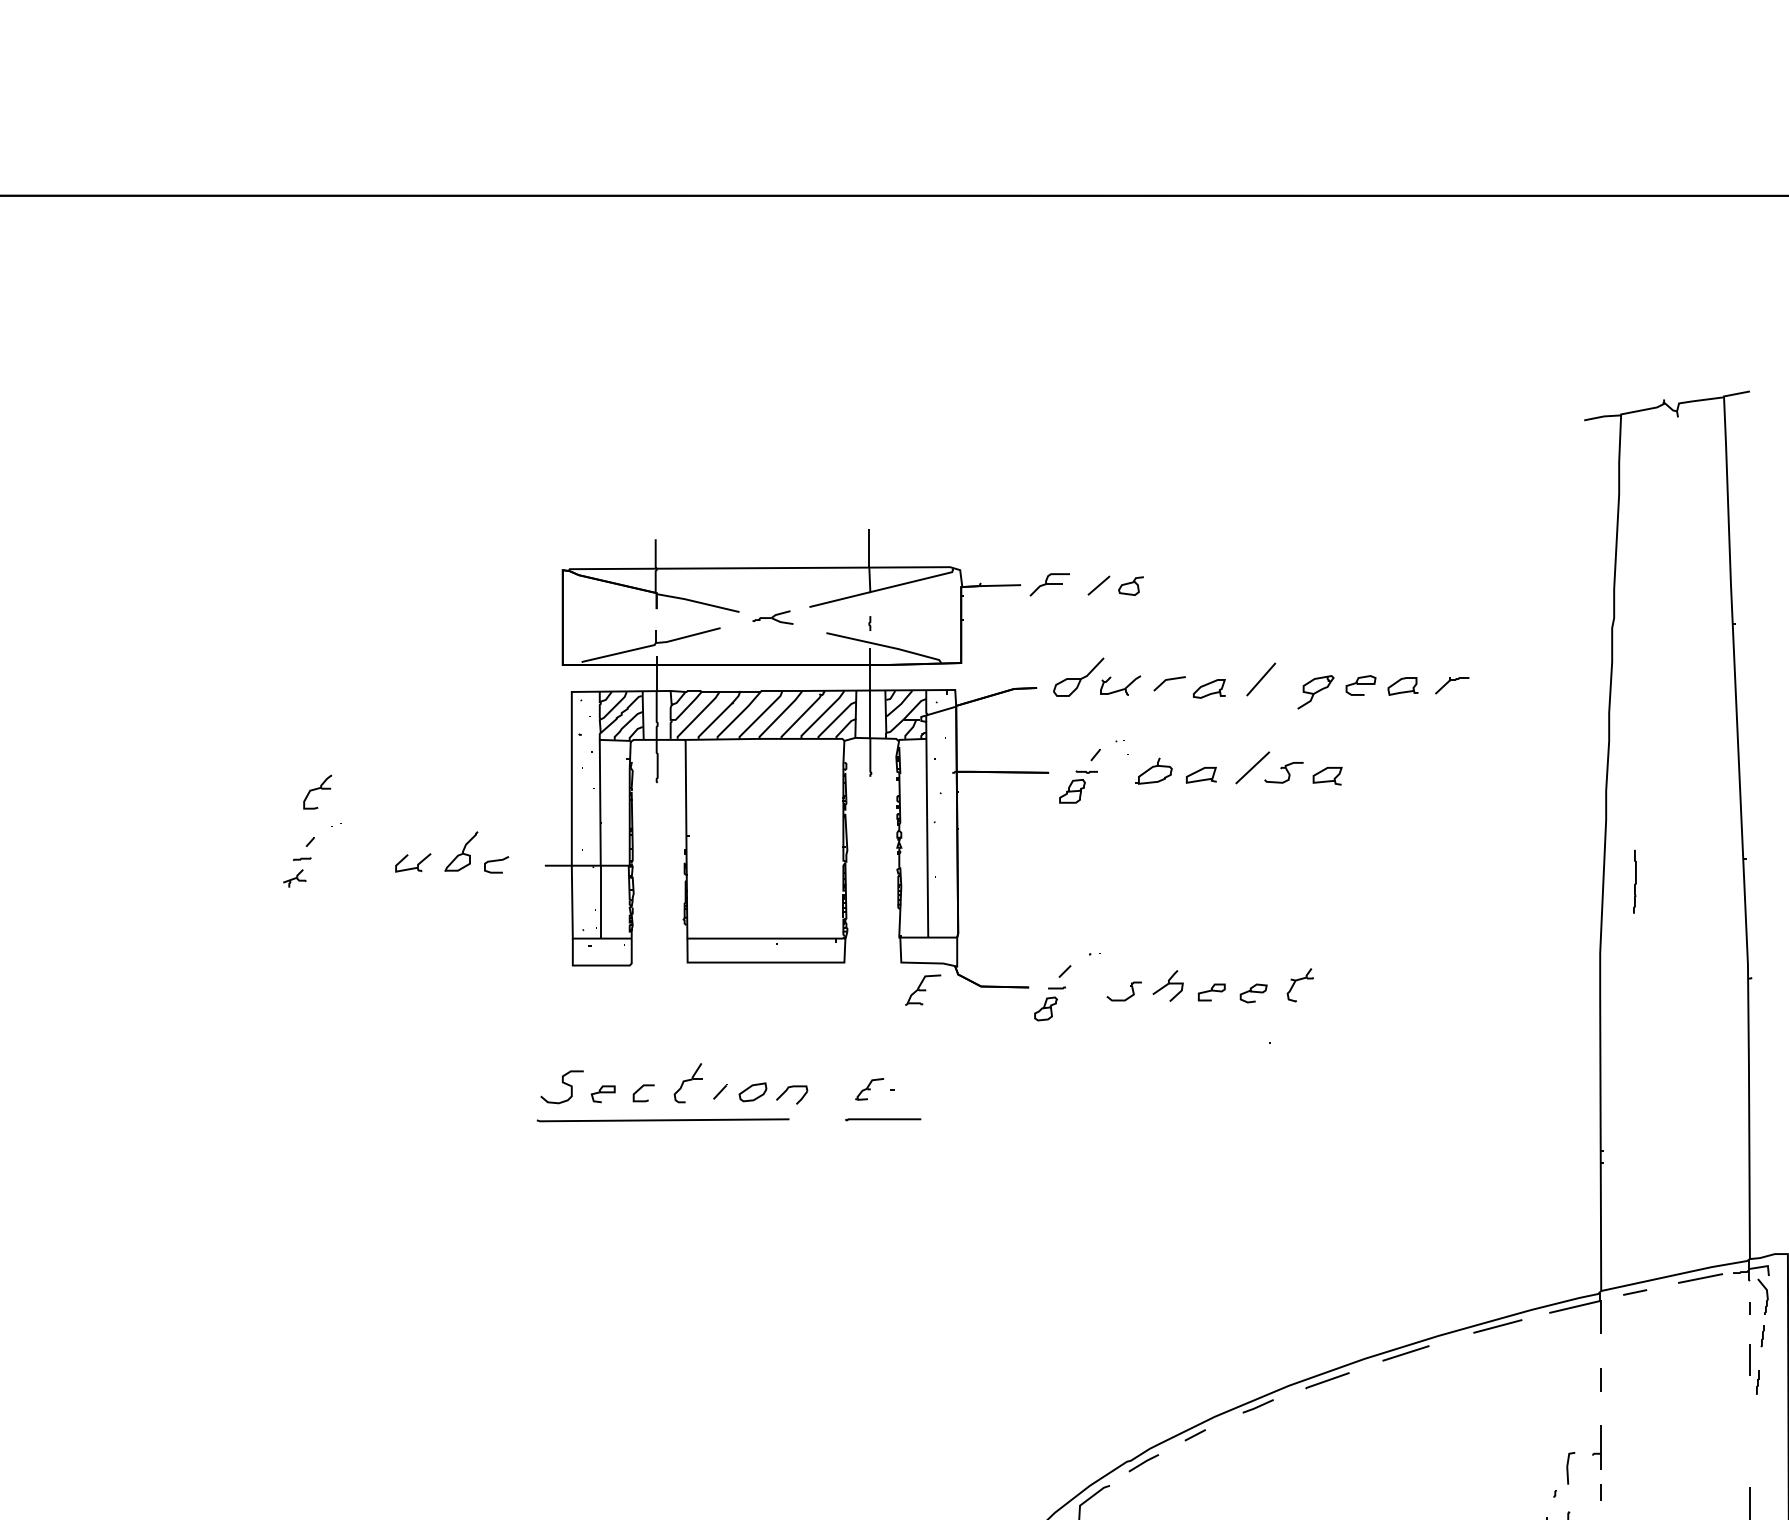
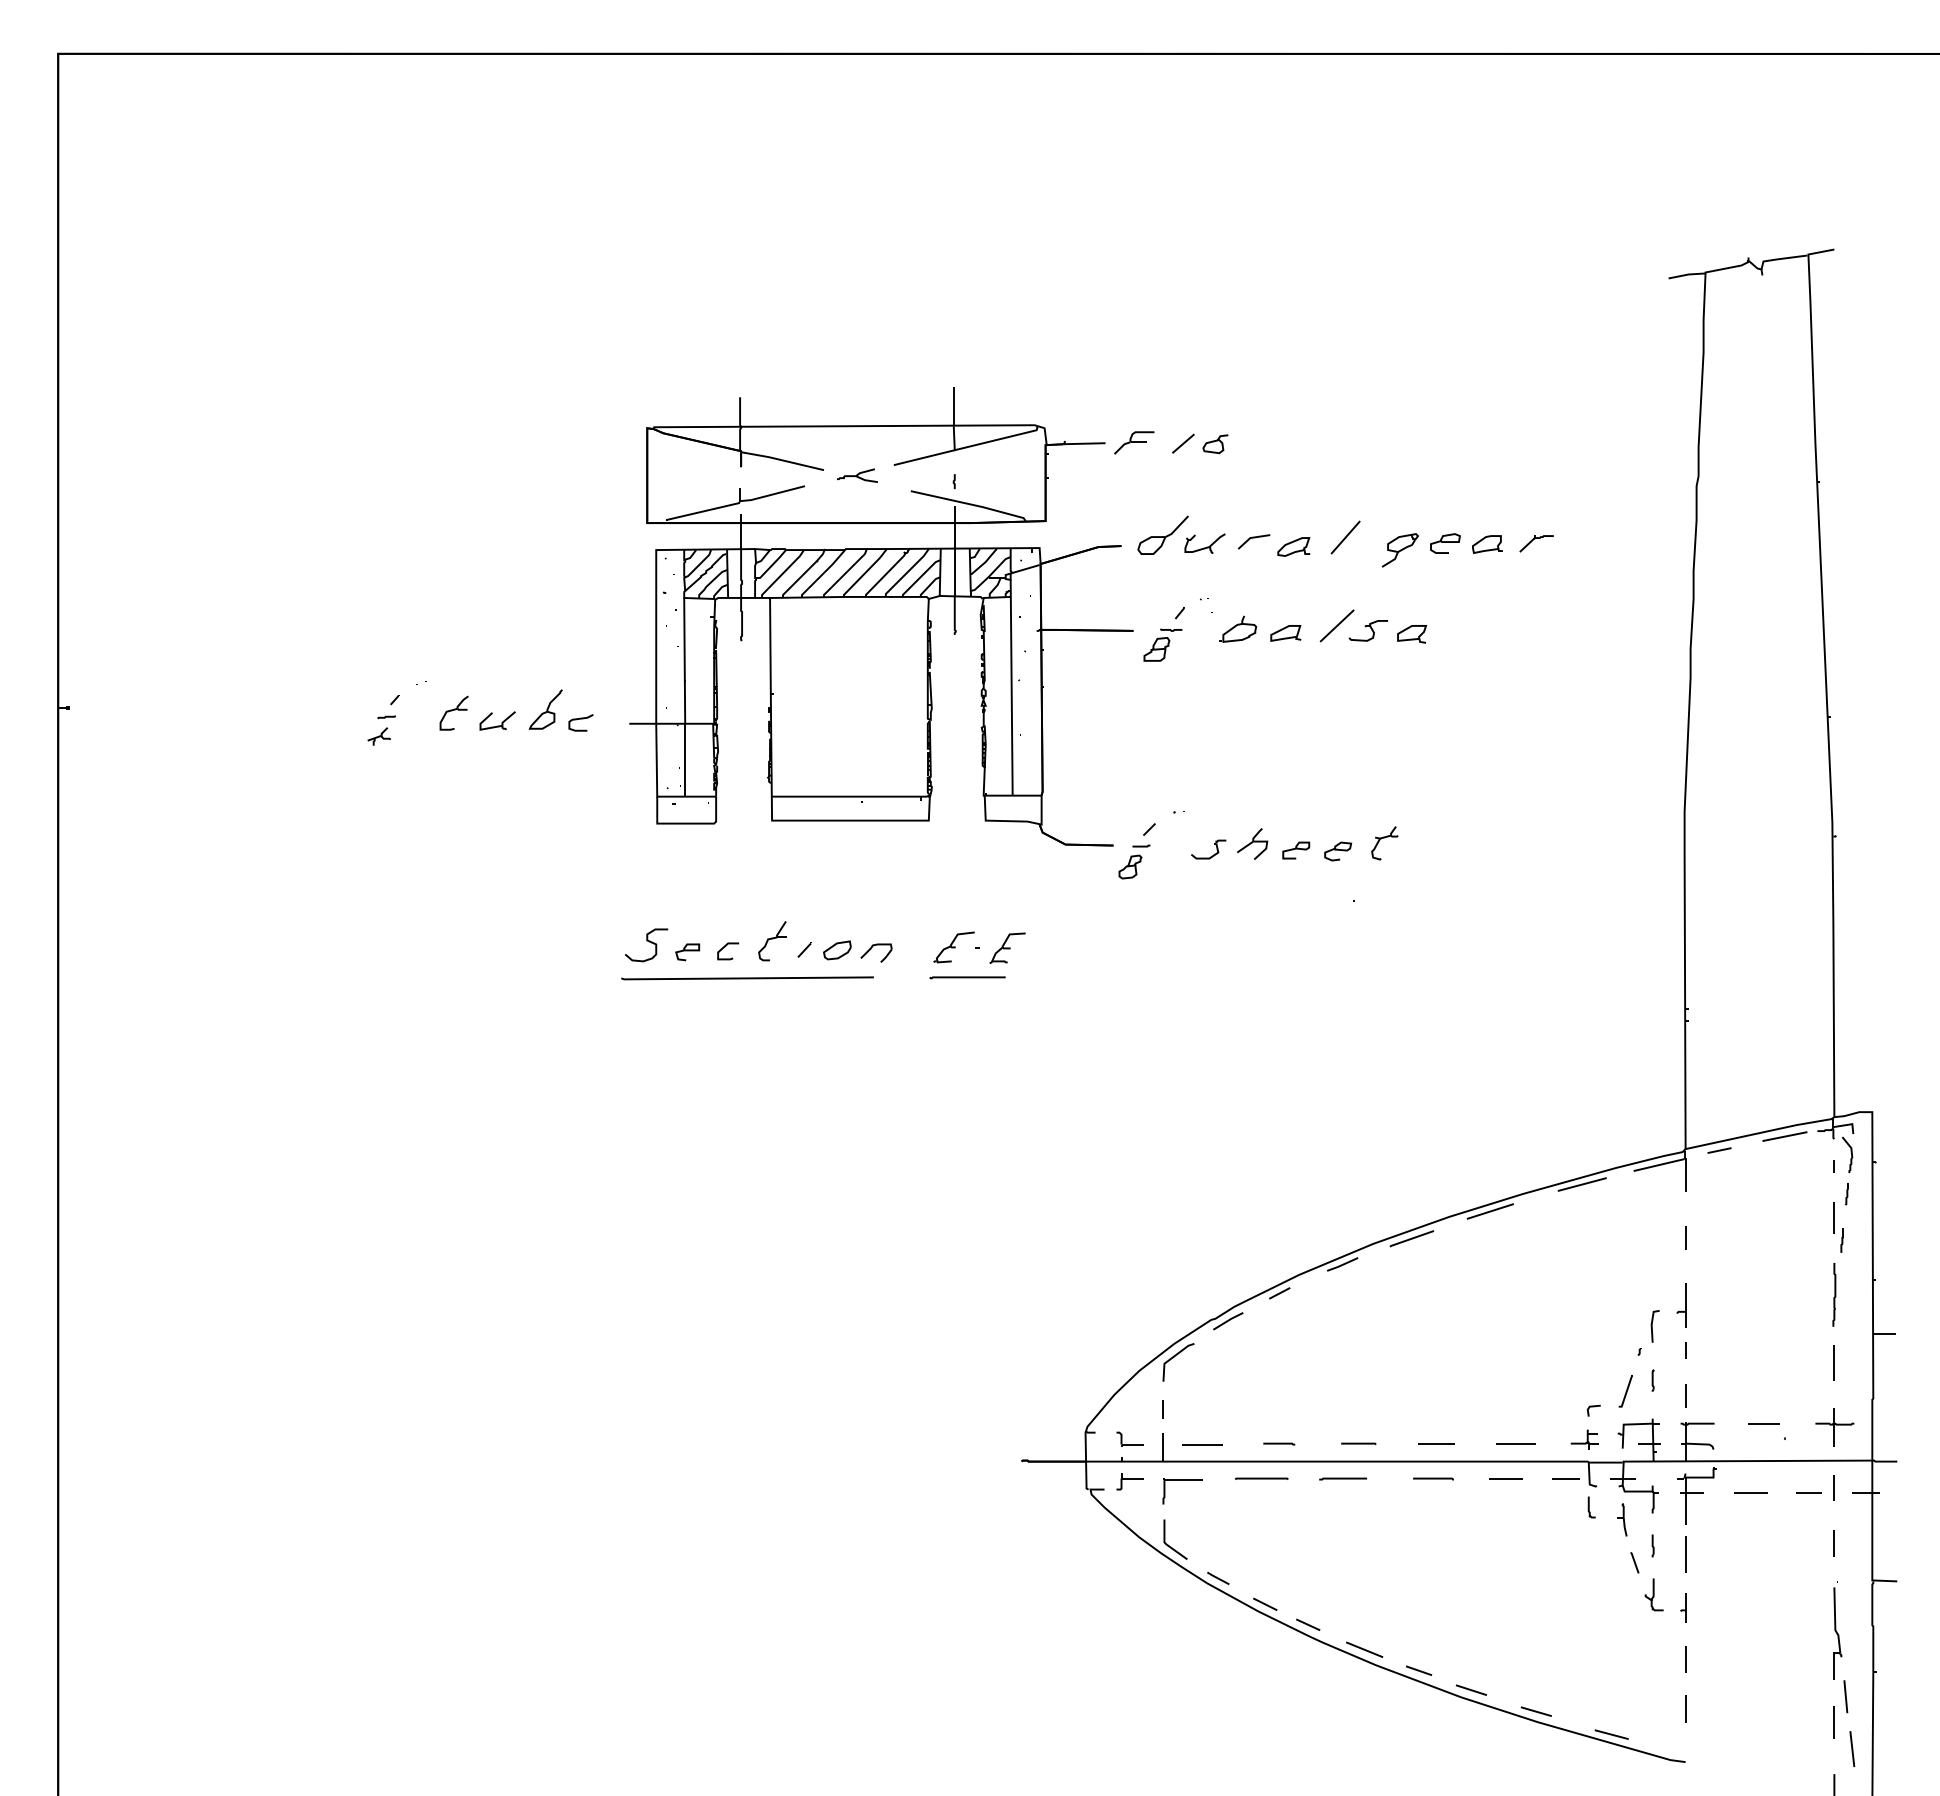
part: (317, 791) -> (453, 712), moved
line: (1635, 881) -> (1834, 1294), moved
part: (923, 989) -> (1007, 947), moved
part: (869, 1089) -> (953, 947), size x1.43

